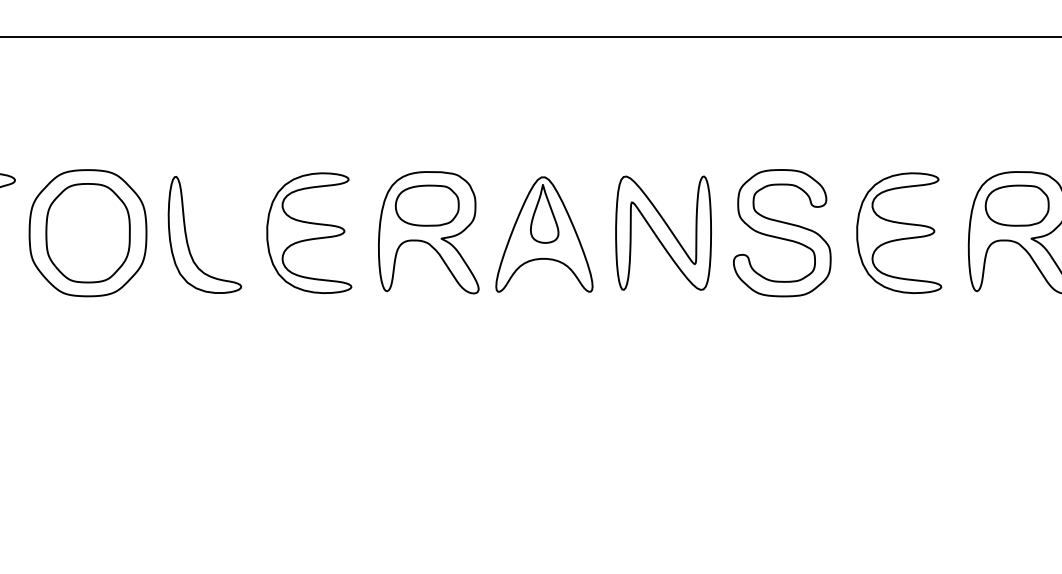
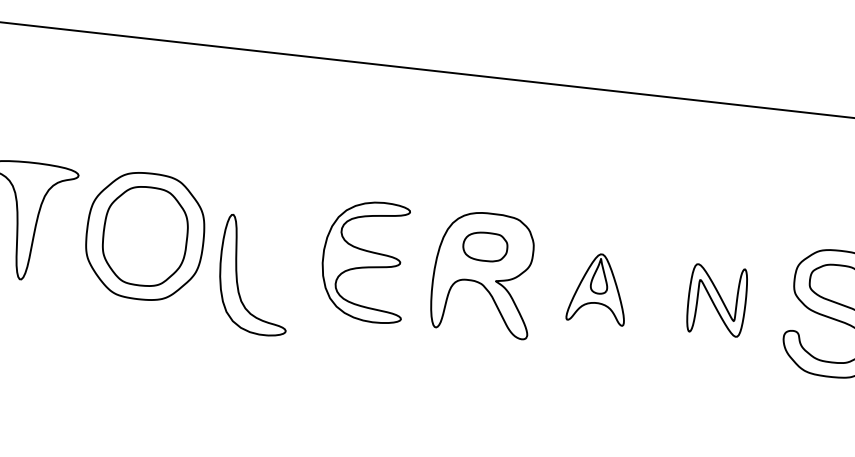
part: (426, 205) -> (484, 246), size x0.7
part: (663, 232) -> (717, 299), size x0.6
part: (544, 234) -> (598, 288), size x0.6
part: (187, 236) -> (237, 275), moved

